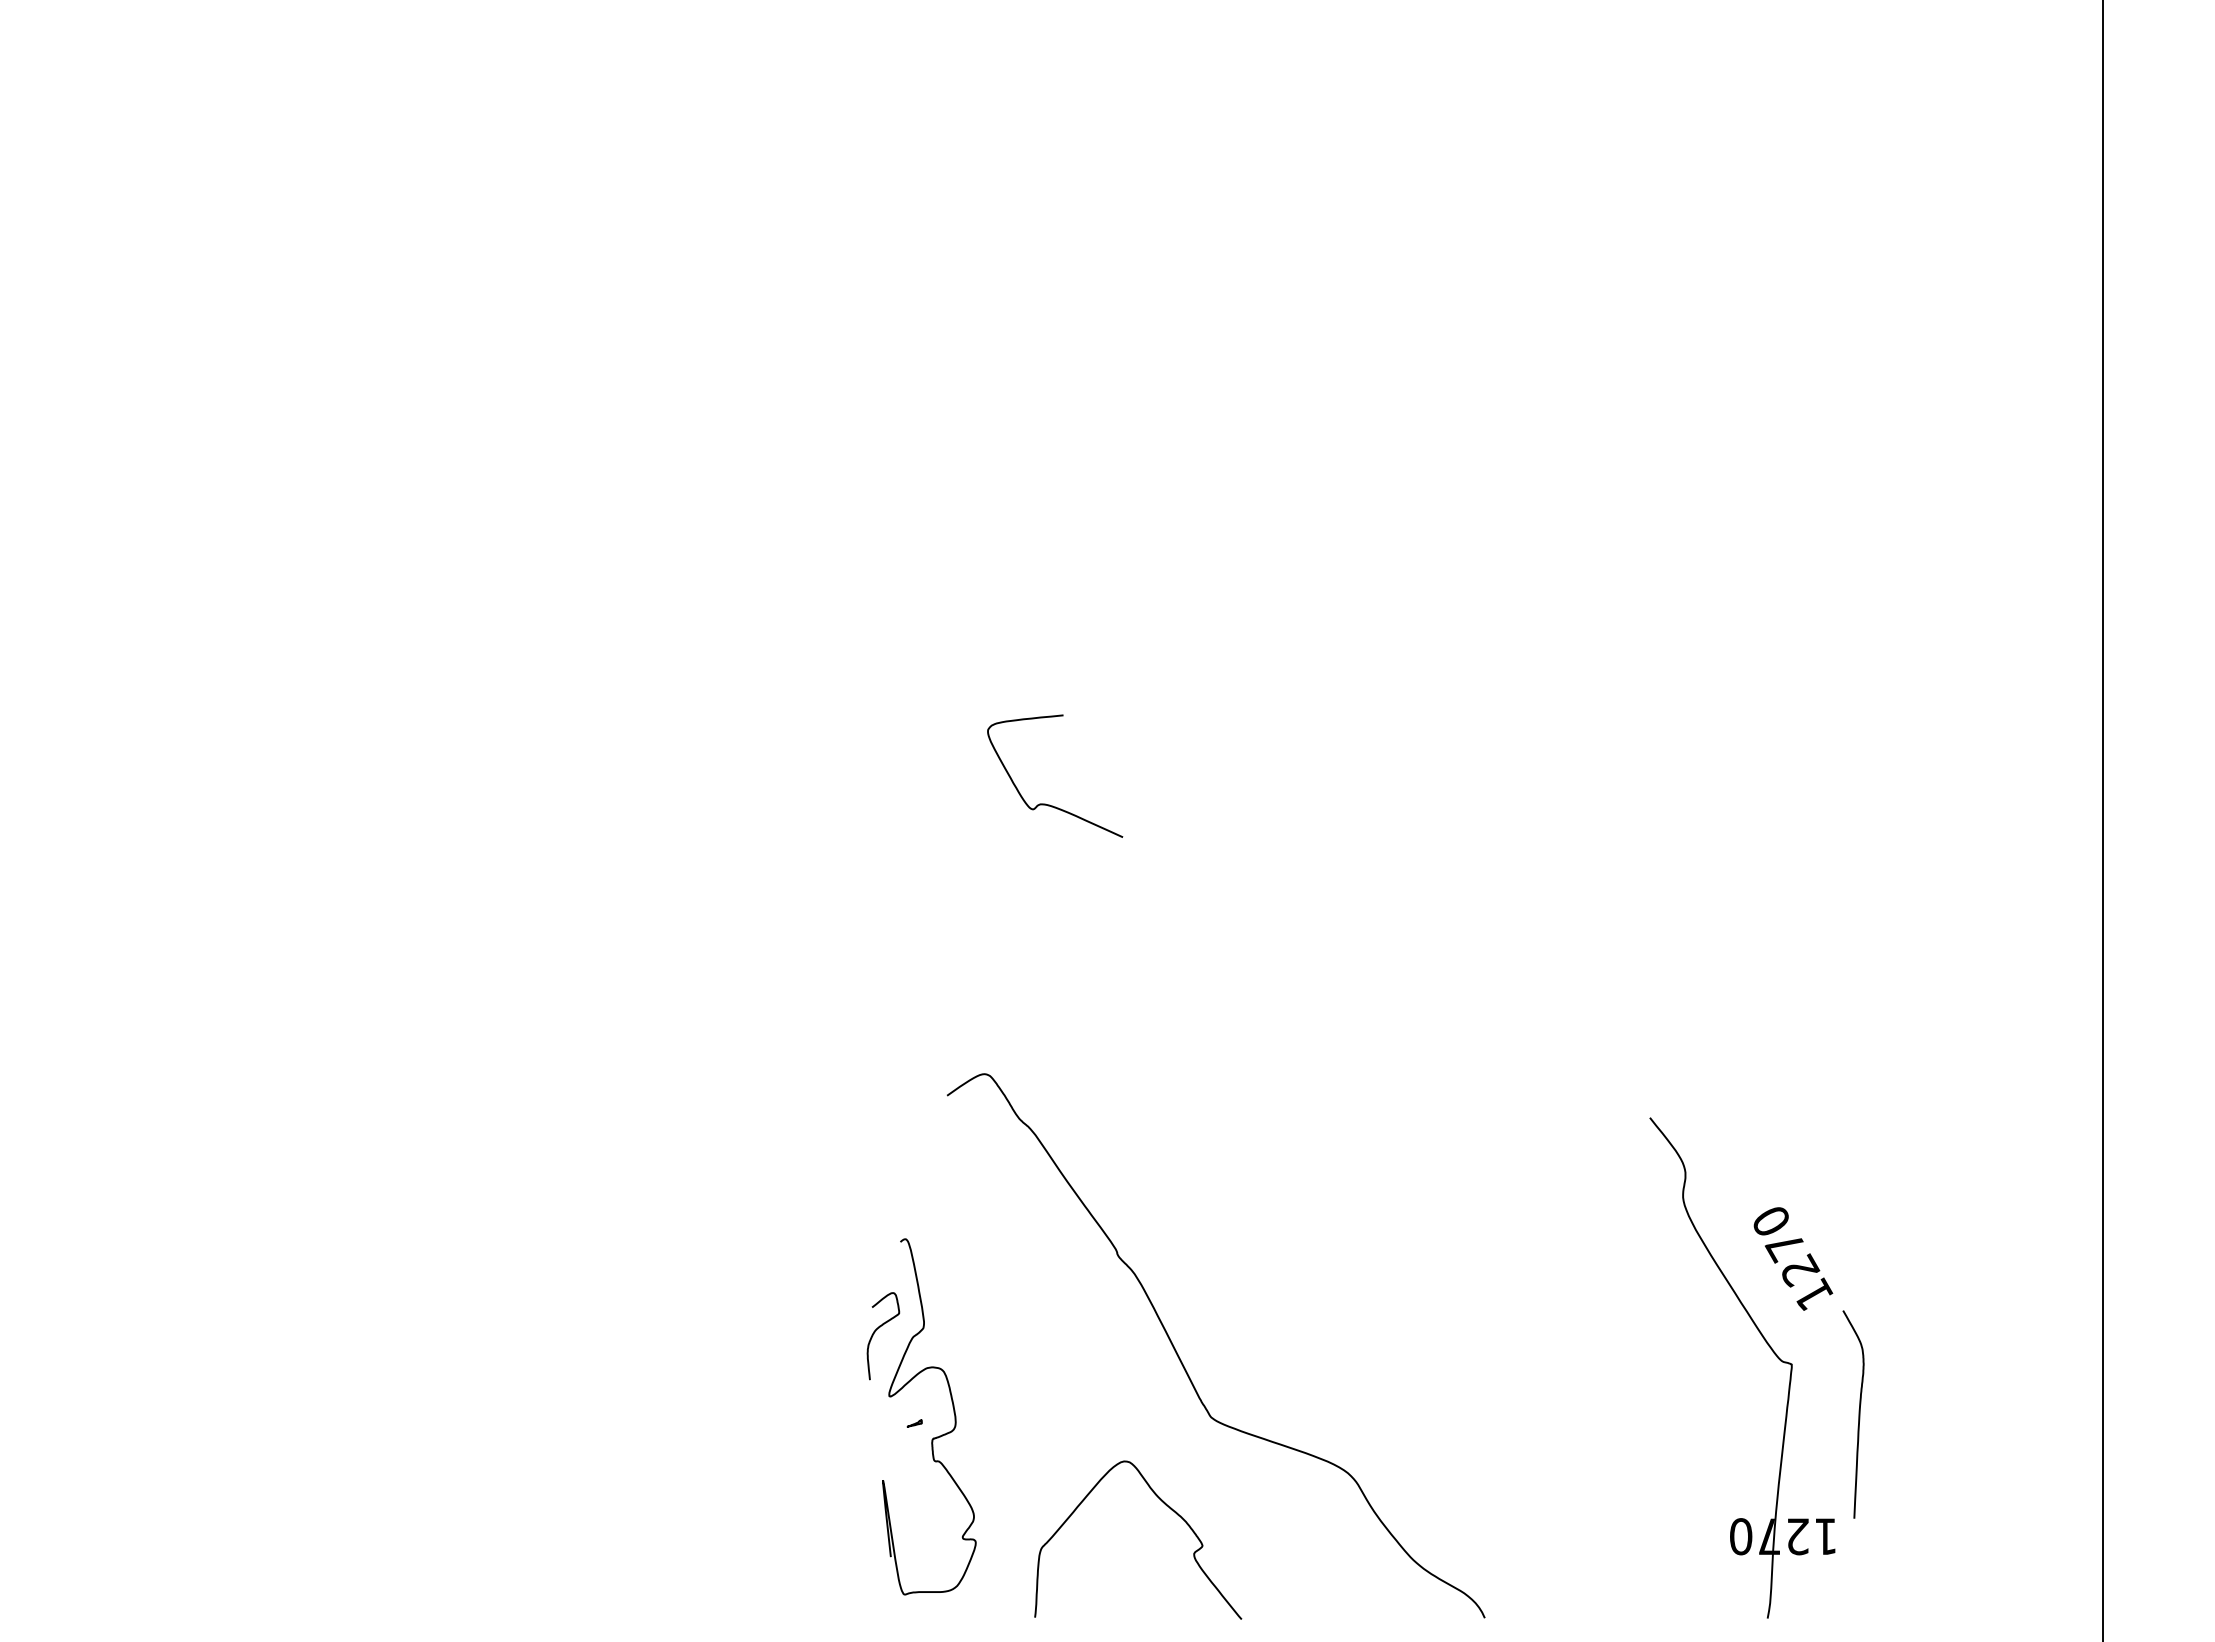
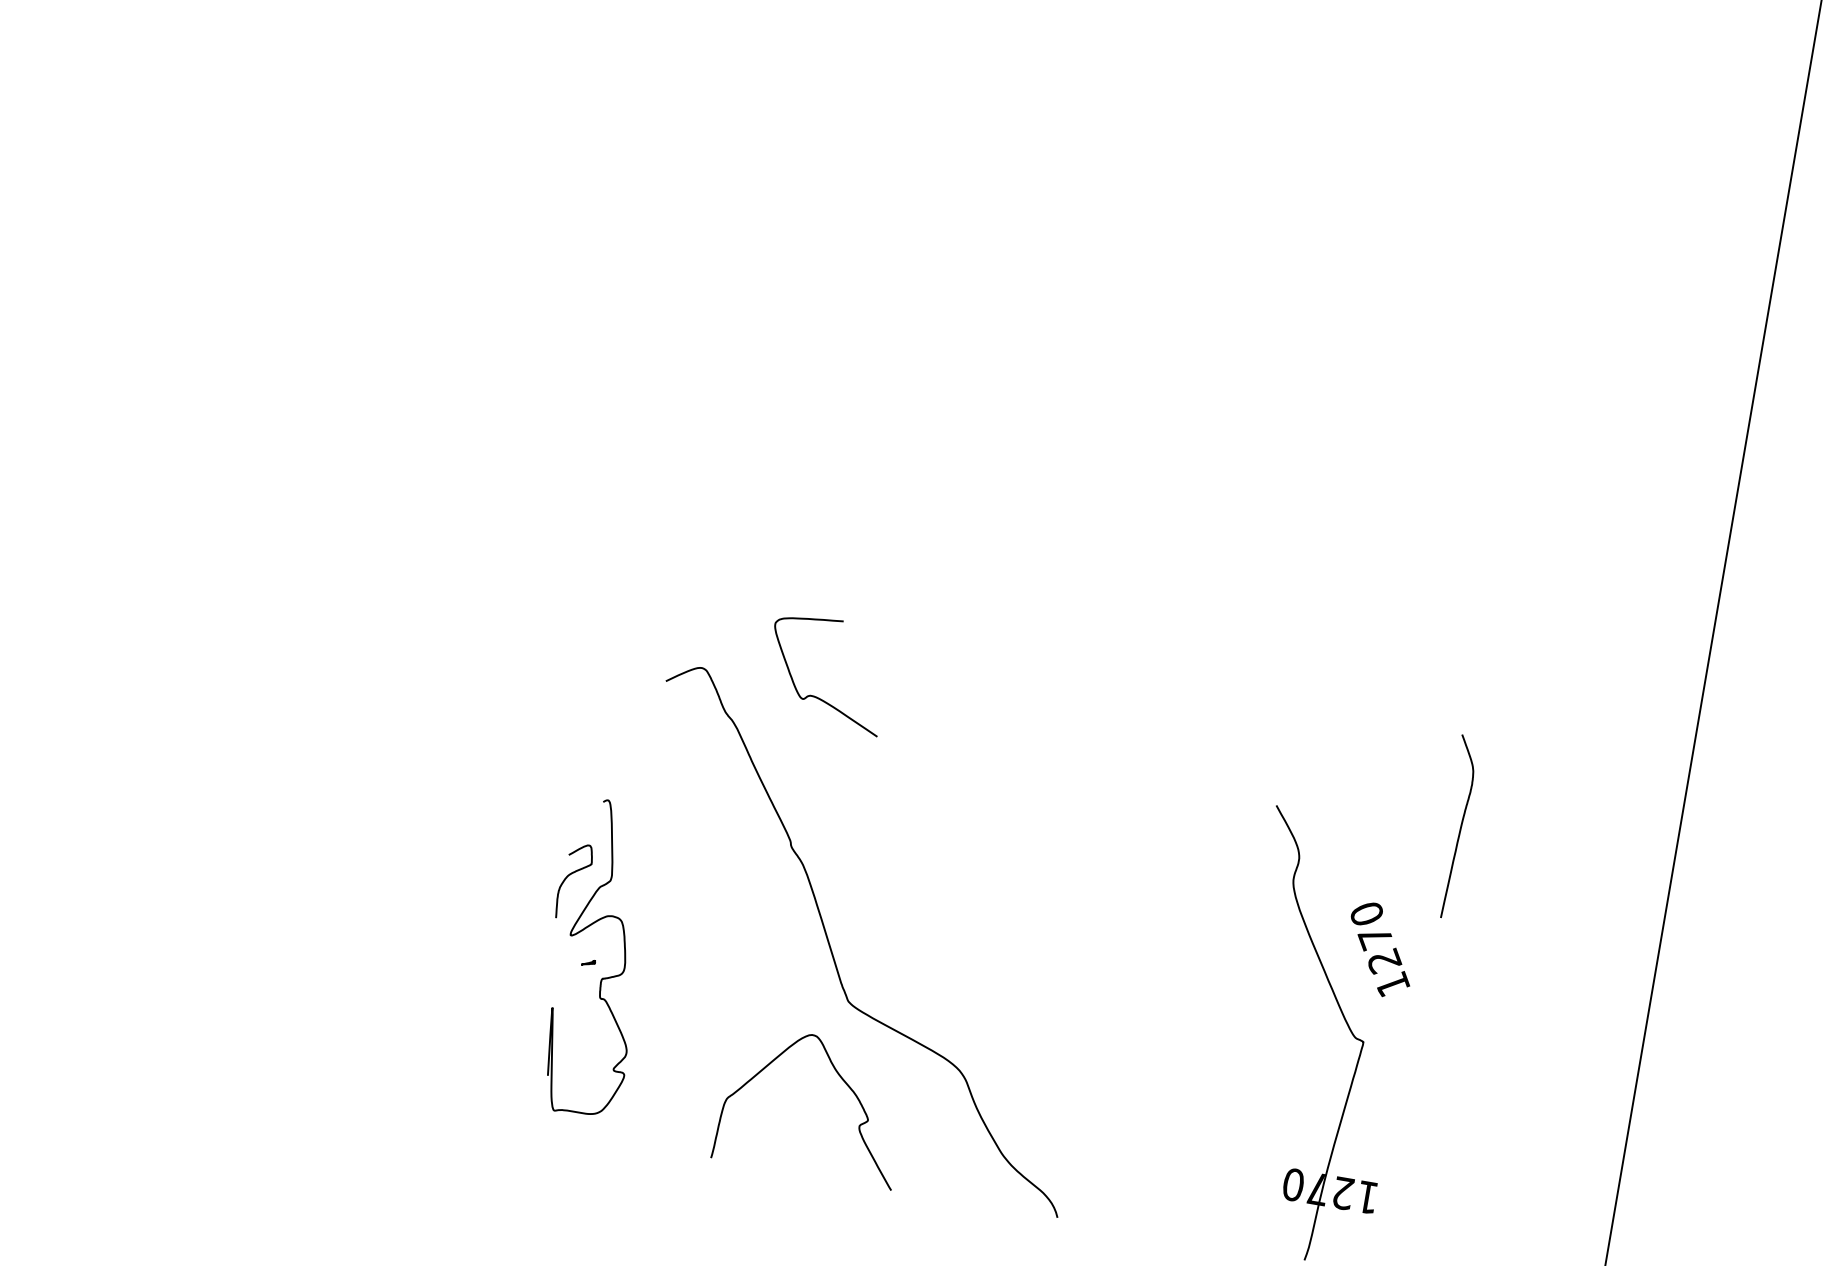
curve: (1049, 804) -> (818, 697), moved
curve: (1858, 1414) -> (1460, 827), moved
curve: (1166, 1506) -> (842, 1080), moved

